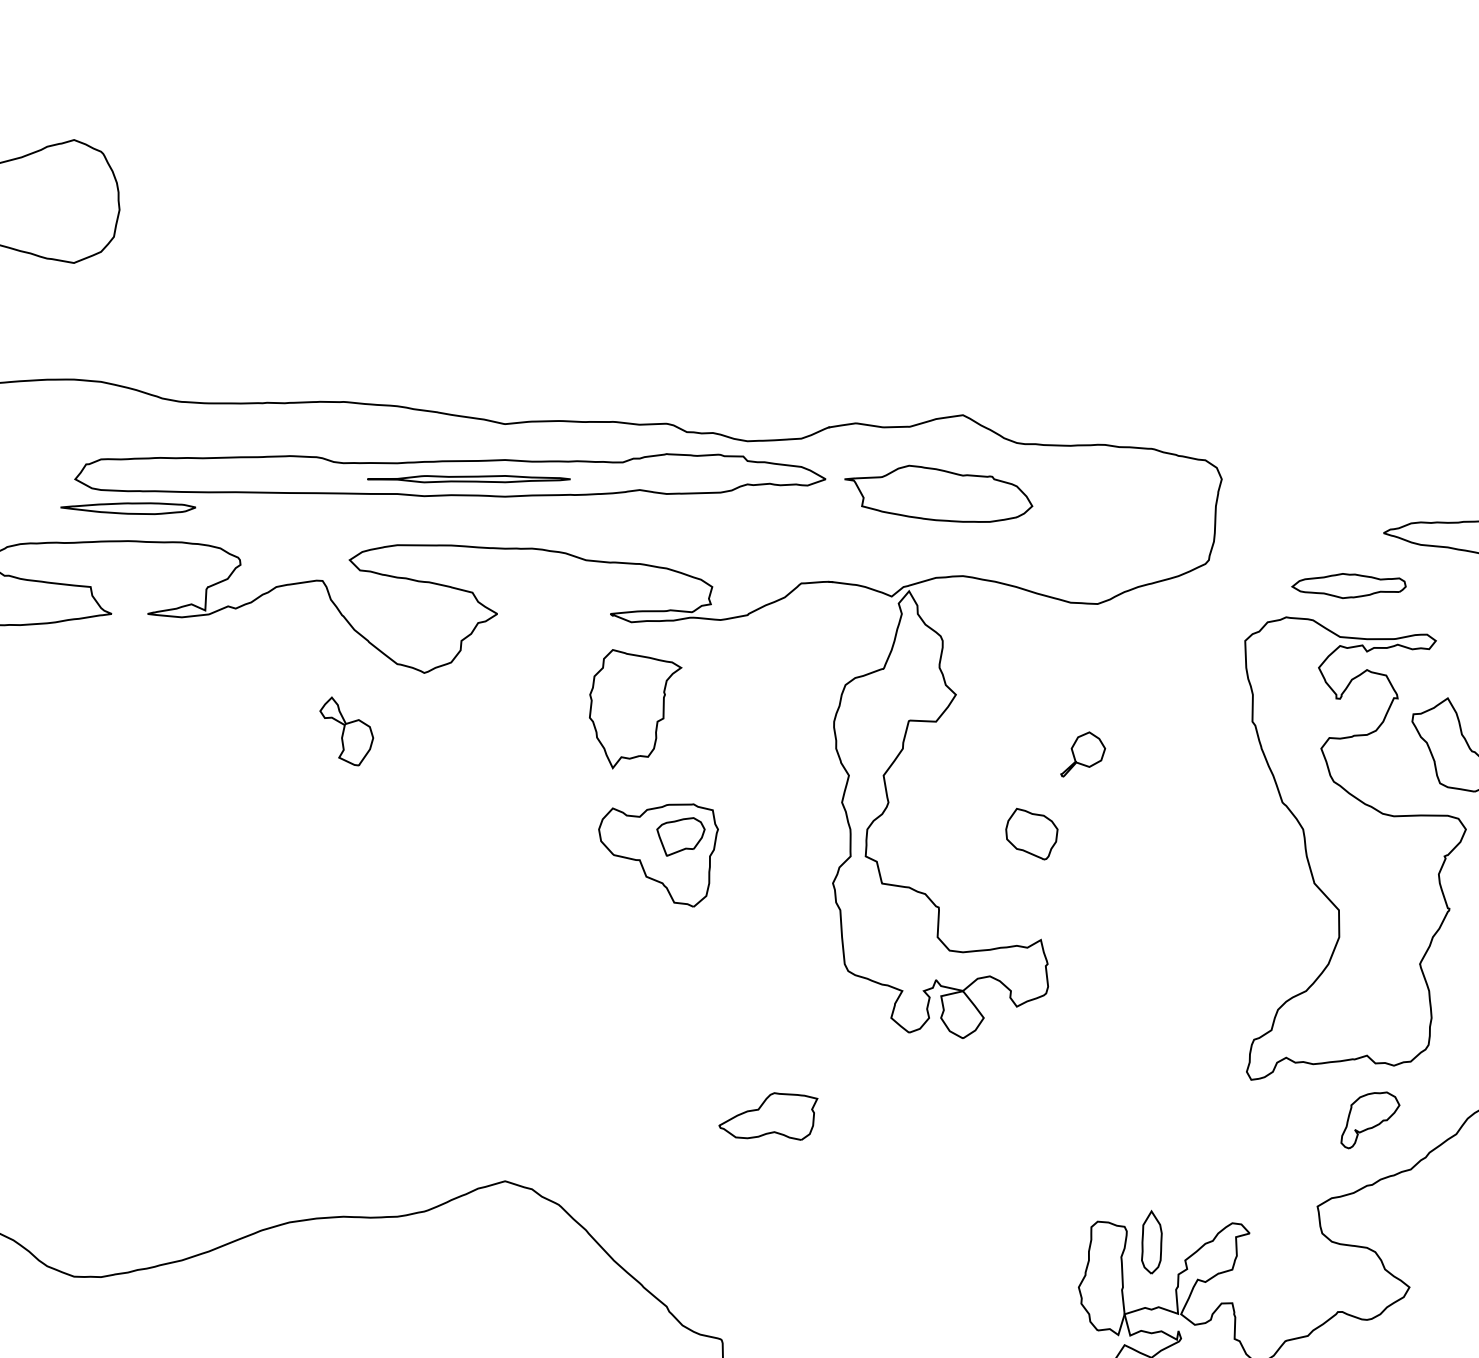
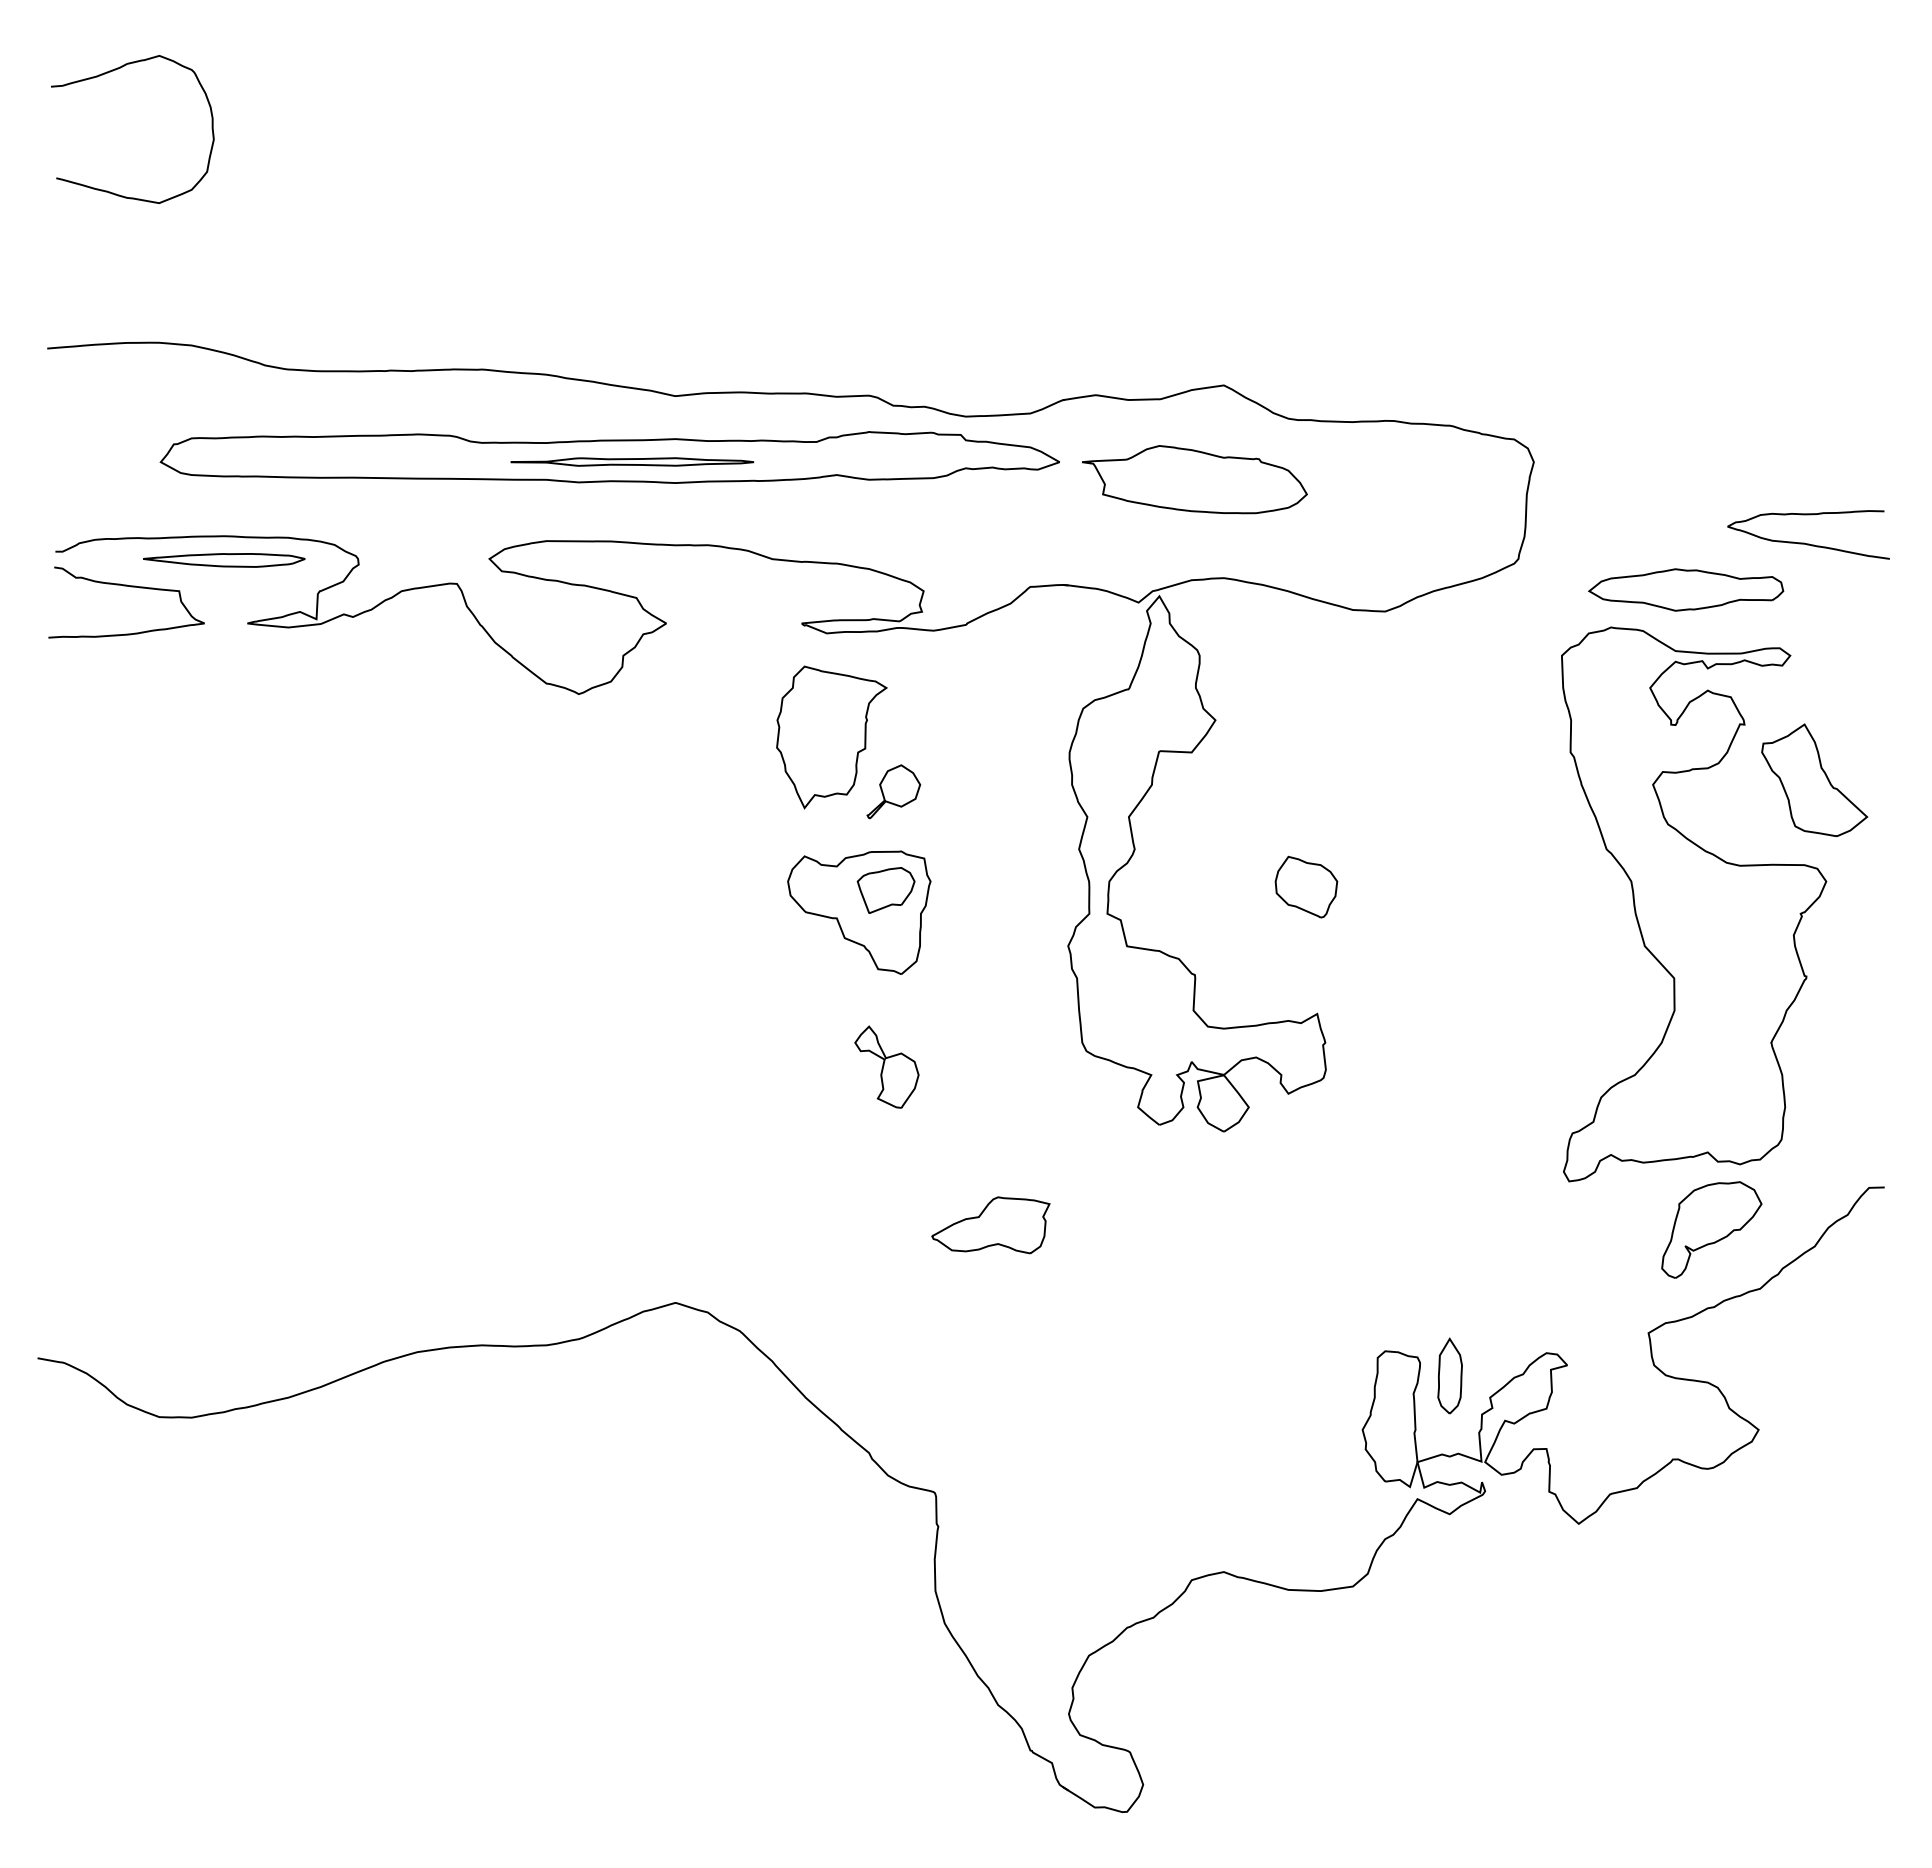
part: (128, 508) -> (224, 560), moved
part: (1349, 585) -> (1686, 589), size x1.43
part: (346, 730) -> (886, 1066), moved
part: (1082, 754) -> (893, 791), moved
part: (1370, 1120) -> (1711, 1229), size x1.43

